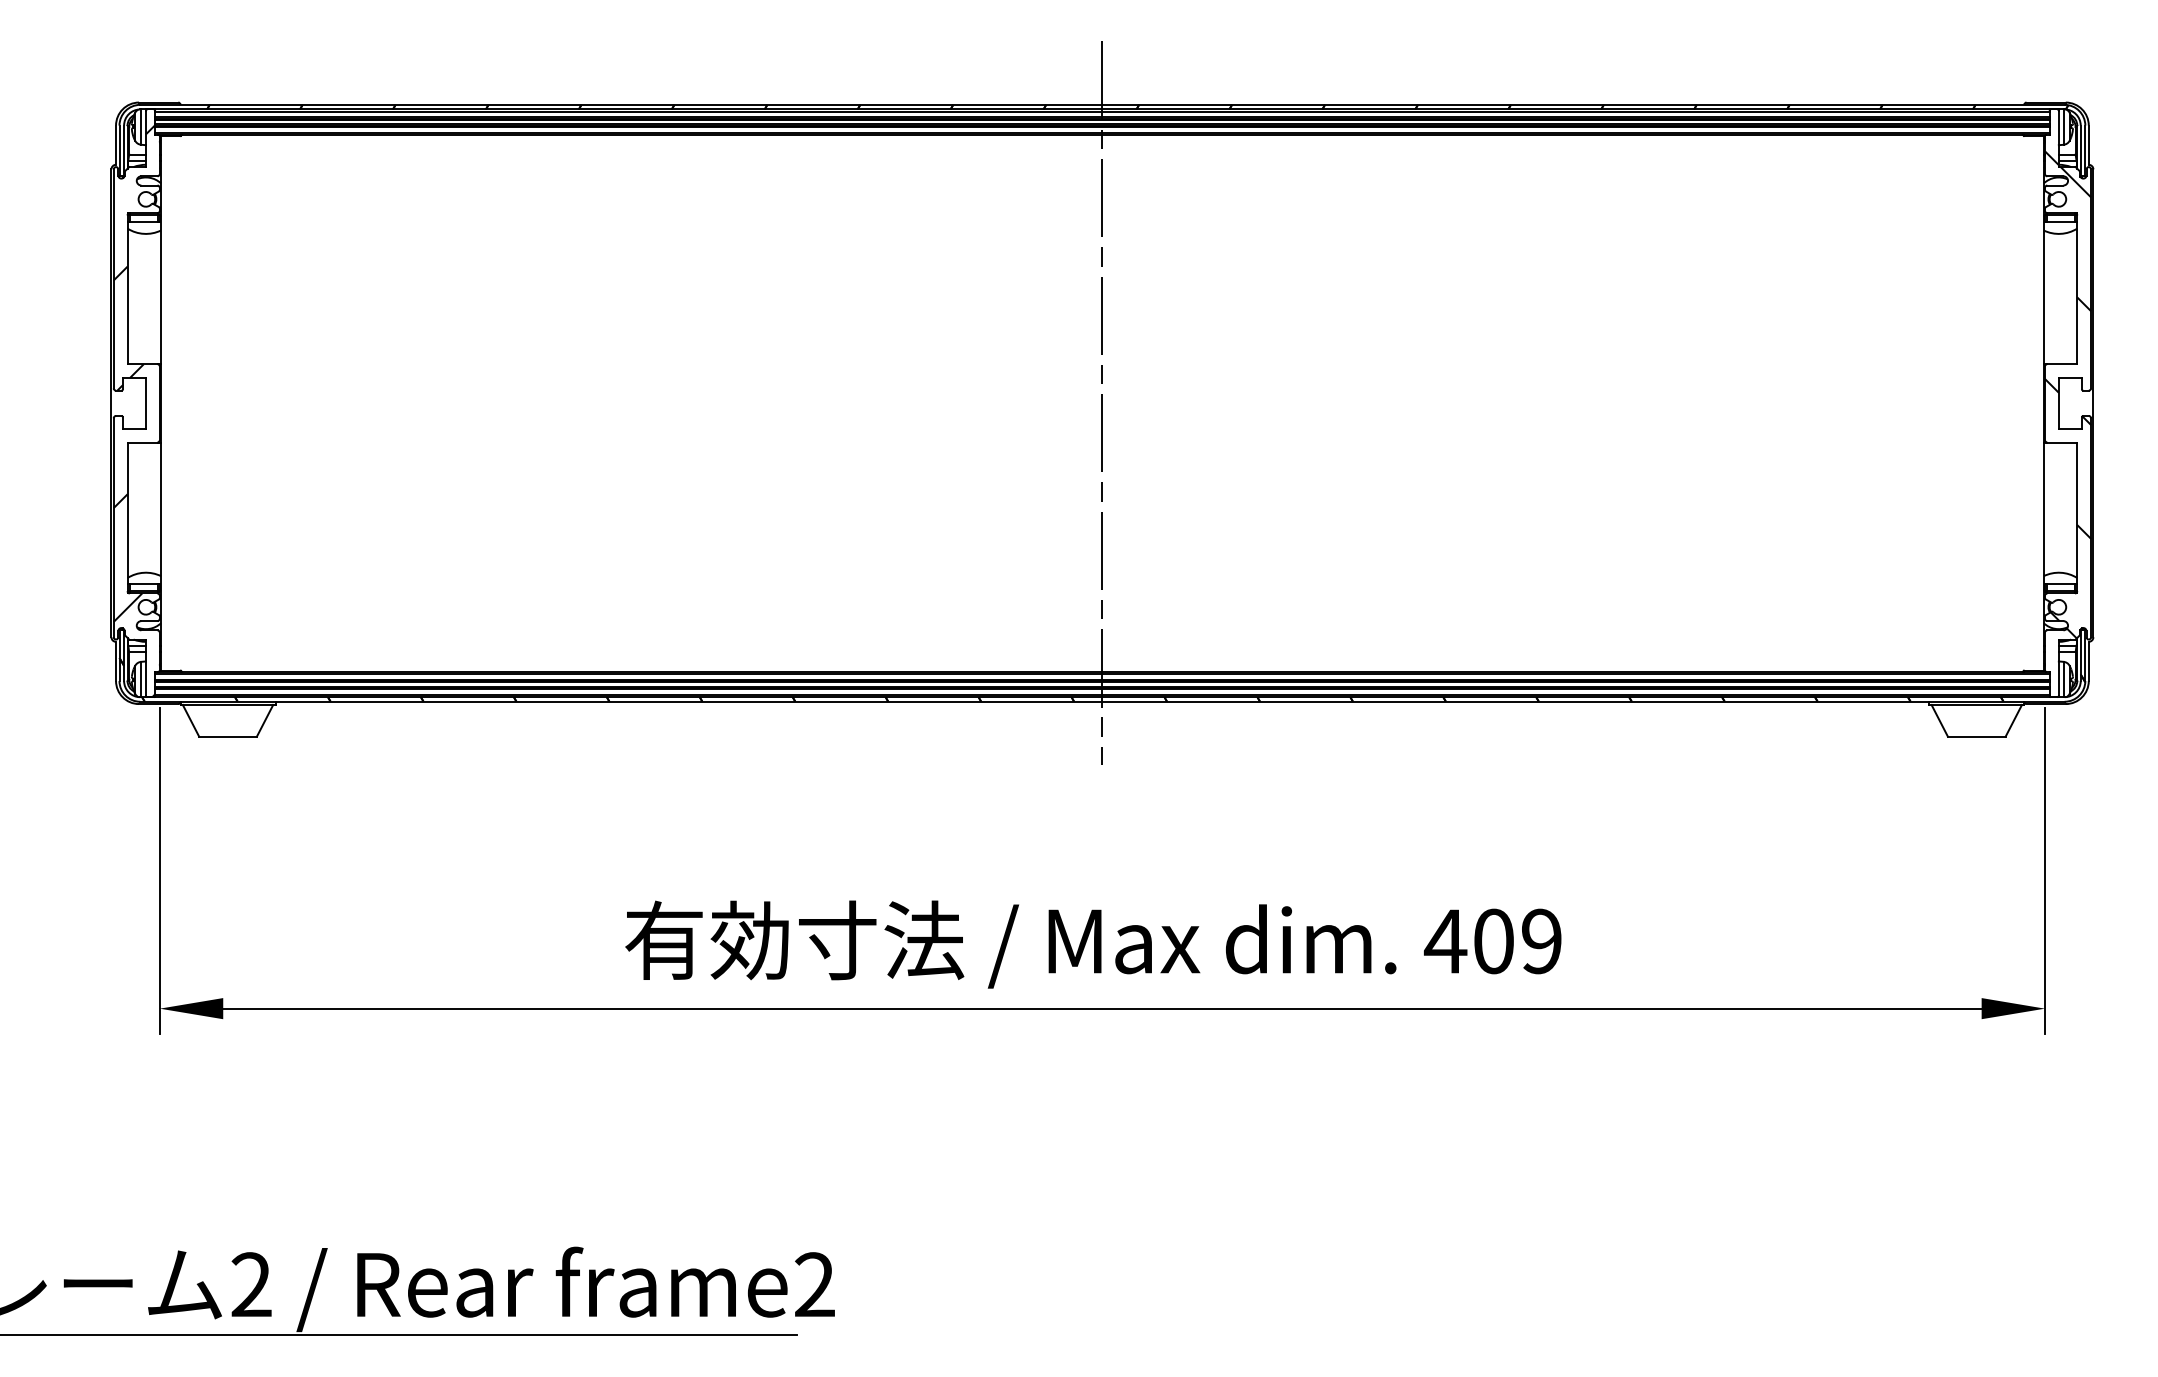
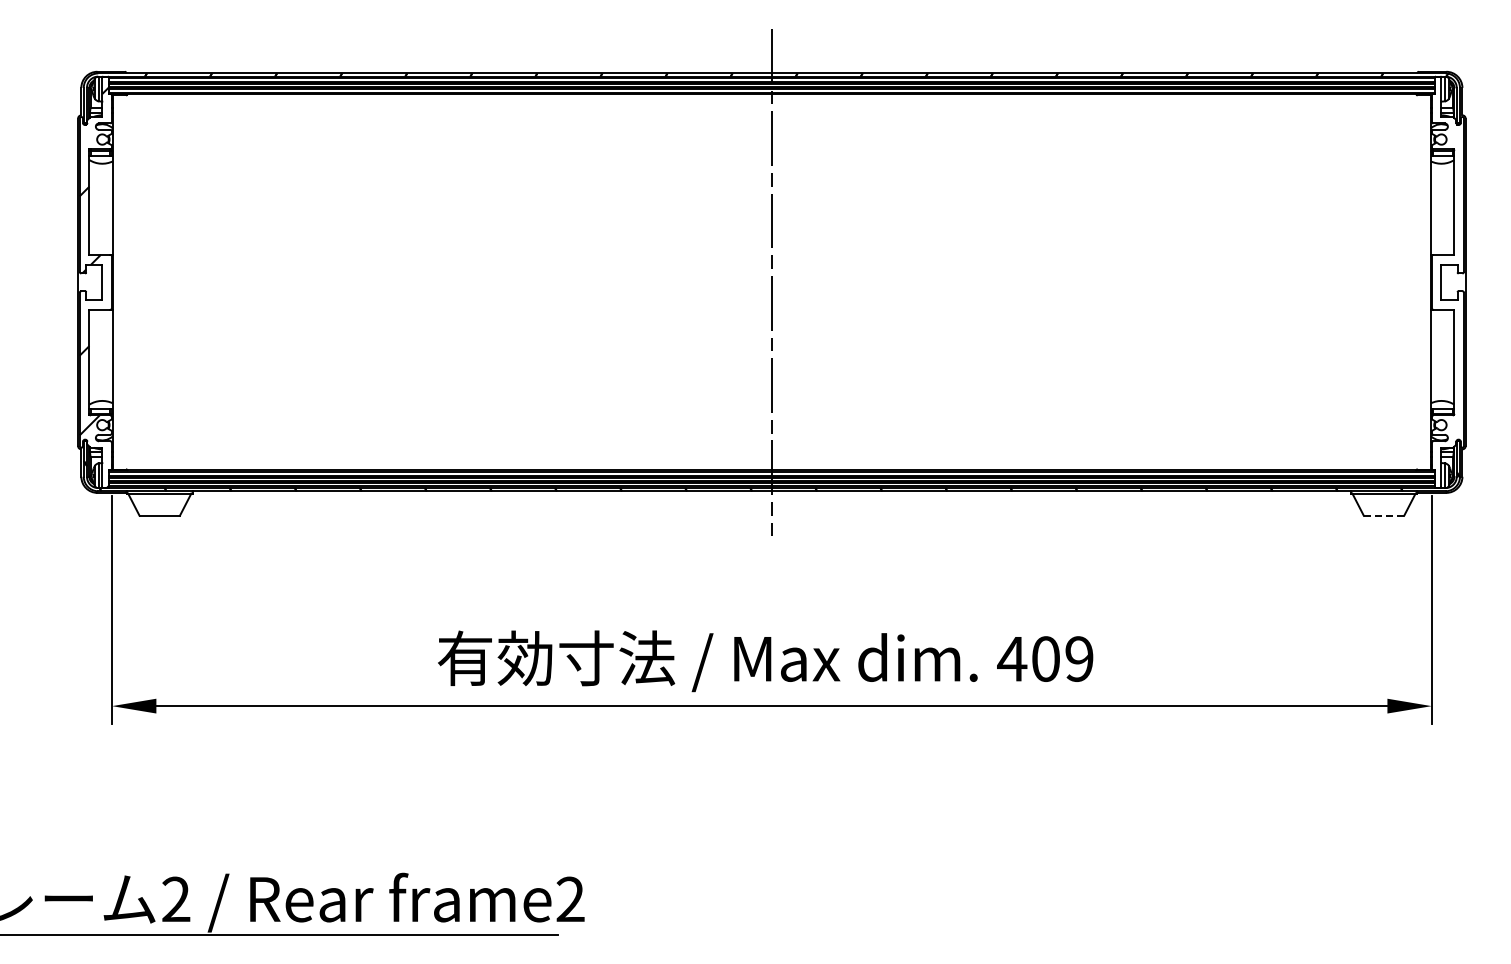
hatch: (2067, 393) -> (1447, 275), removed
line: (1977, 736) -> (1384, 515), solid -> dashed

